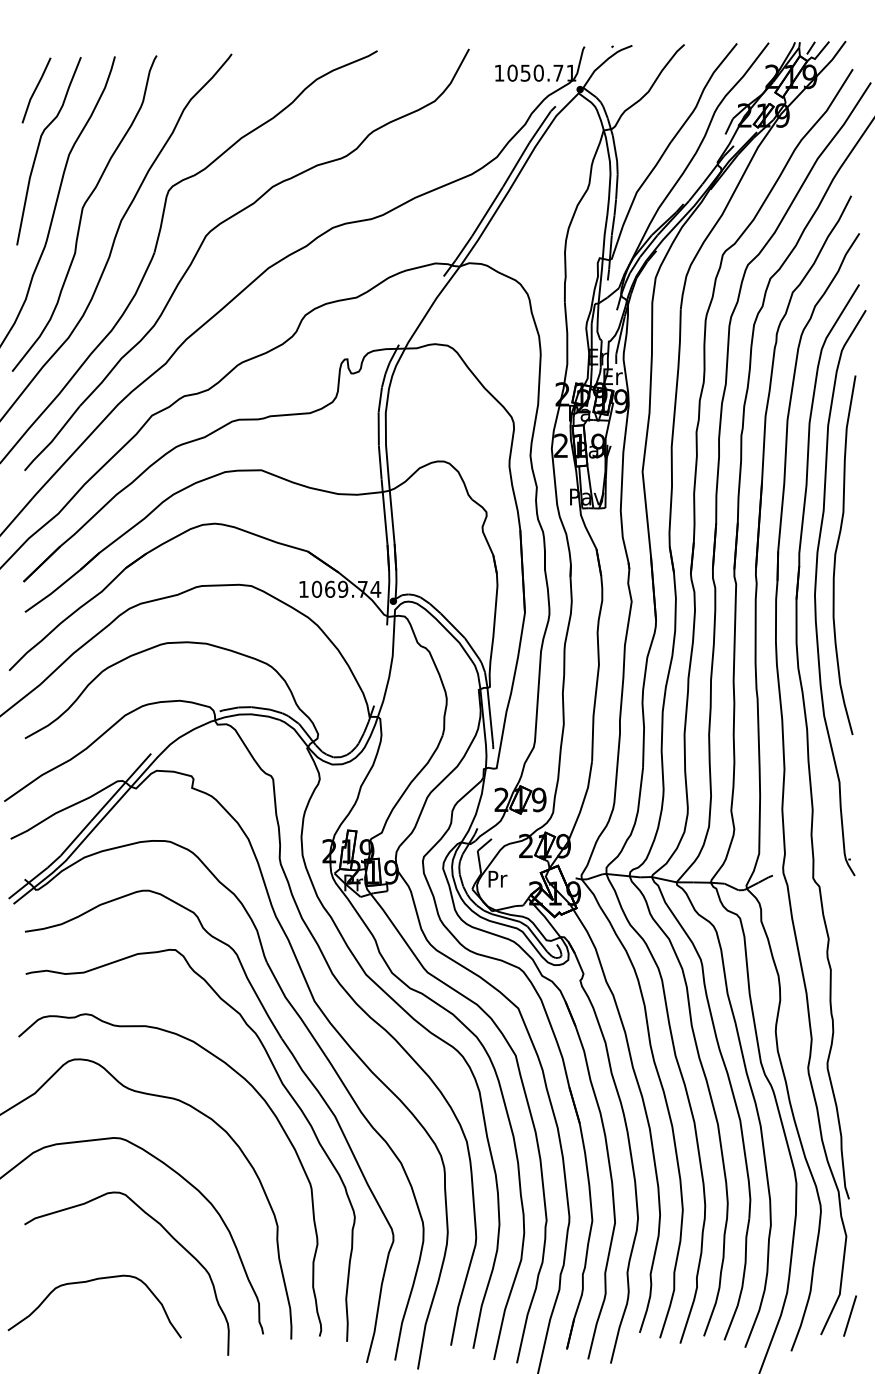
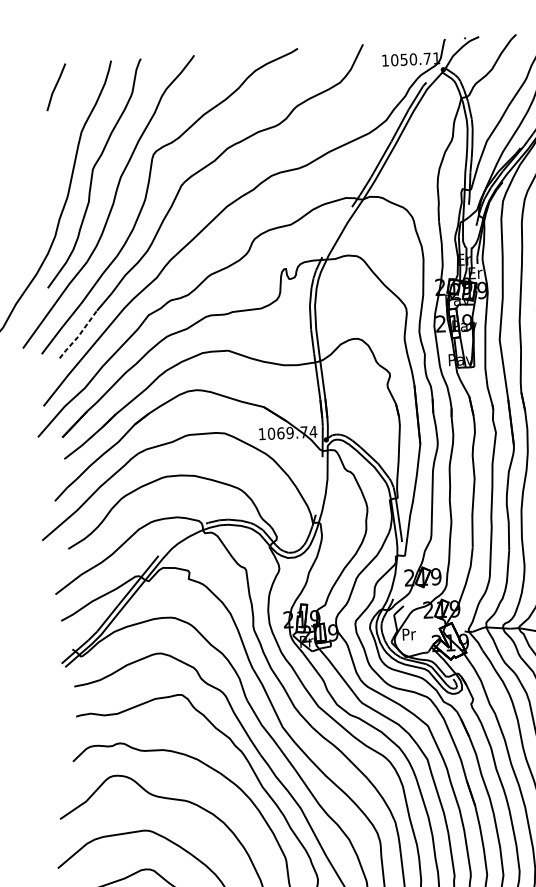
curve: (39, 147) -> (60, 127), removed
line: (52, 440) -> (78, 336), solid -> dashed

